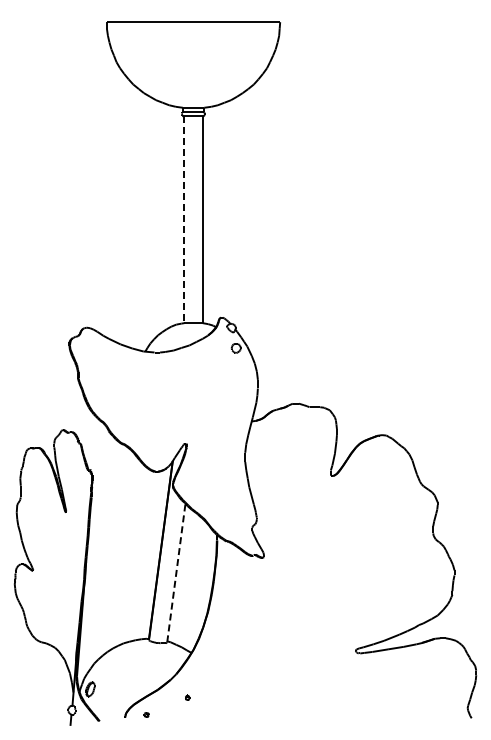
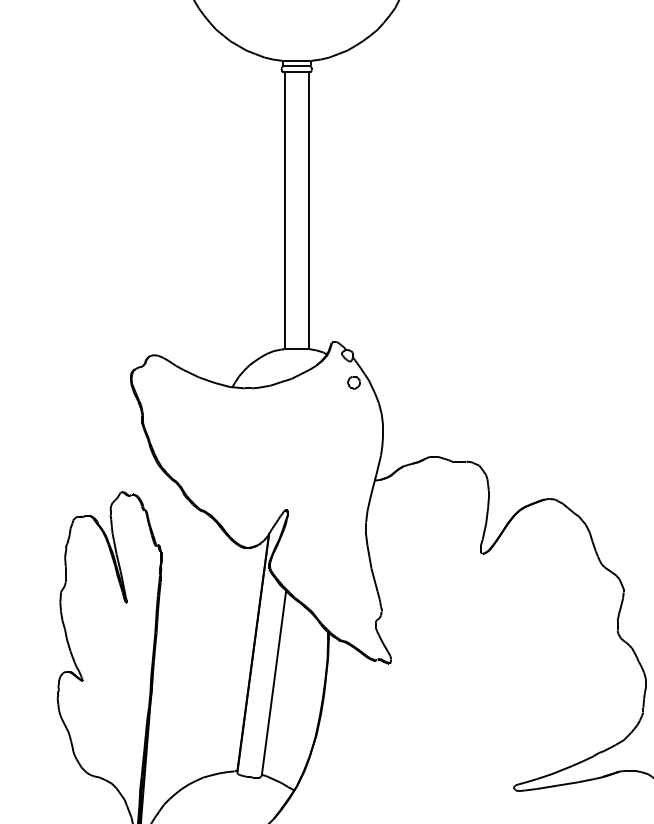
line: (184, 220) -> (284, 211), dashed -> solid
line: (176, 573) -> (274, 684), dashed -> solid

